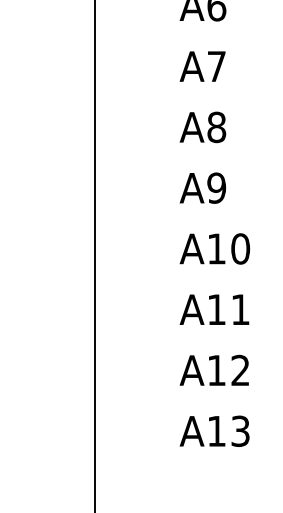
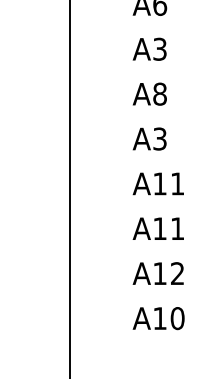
text: (216, 65) -> (159, 48), A7 -> A3
text: (216, 187) -> (159, 138), A9 -> A3
text: (240, 248) -> (177, 183), A10 -> A11
text: (240, 431) -> (177, 318), A13 -> A10

